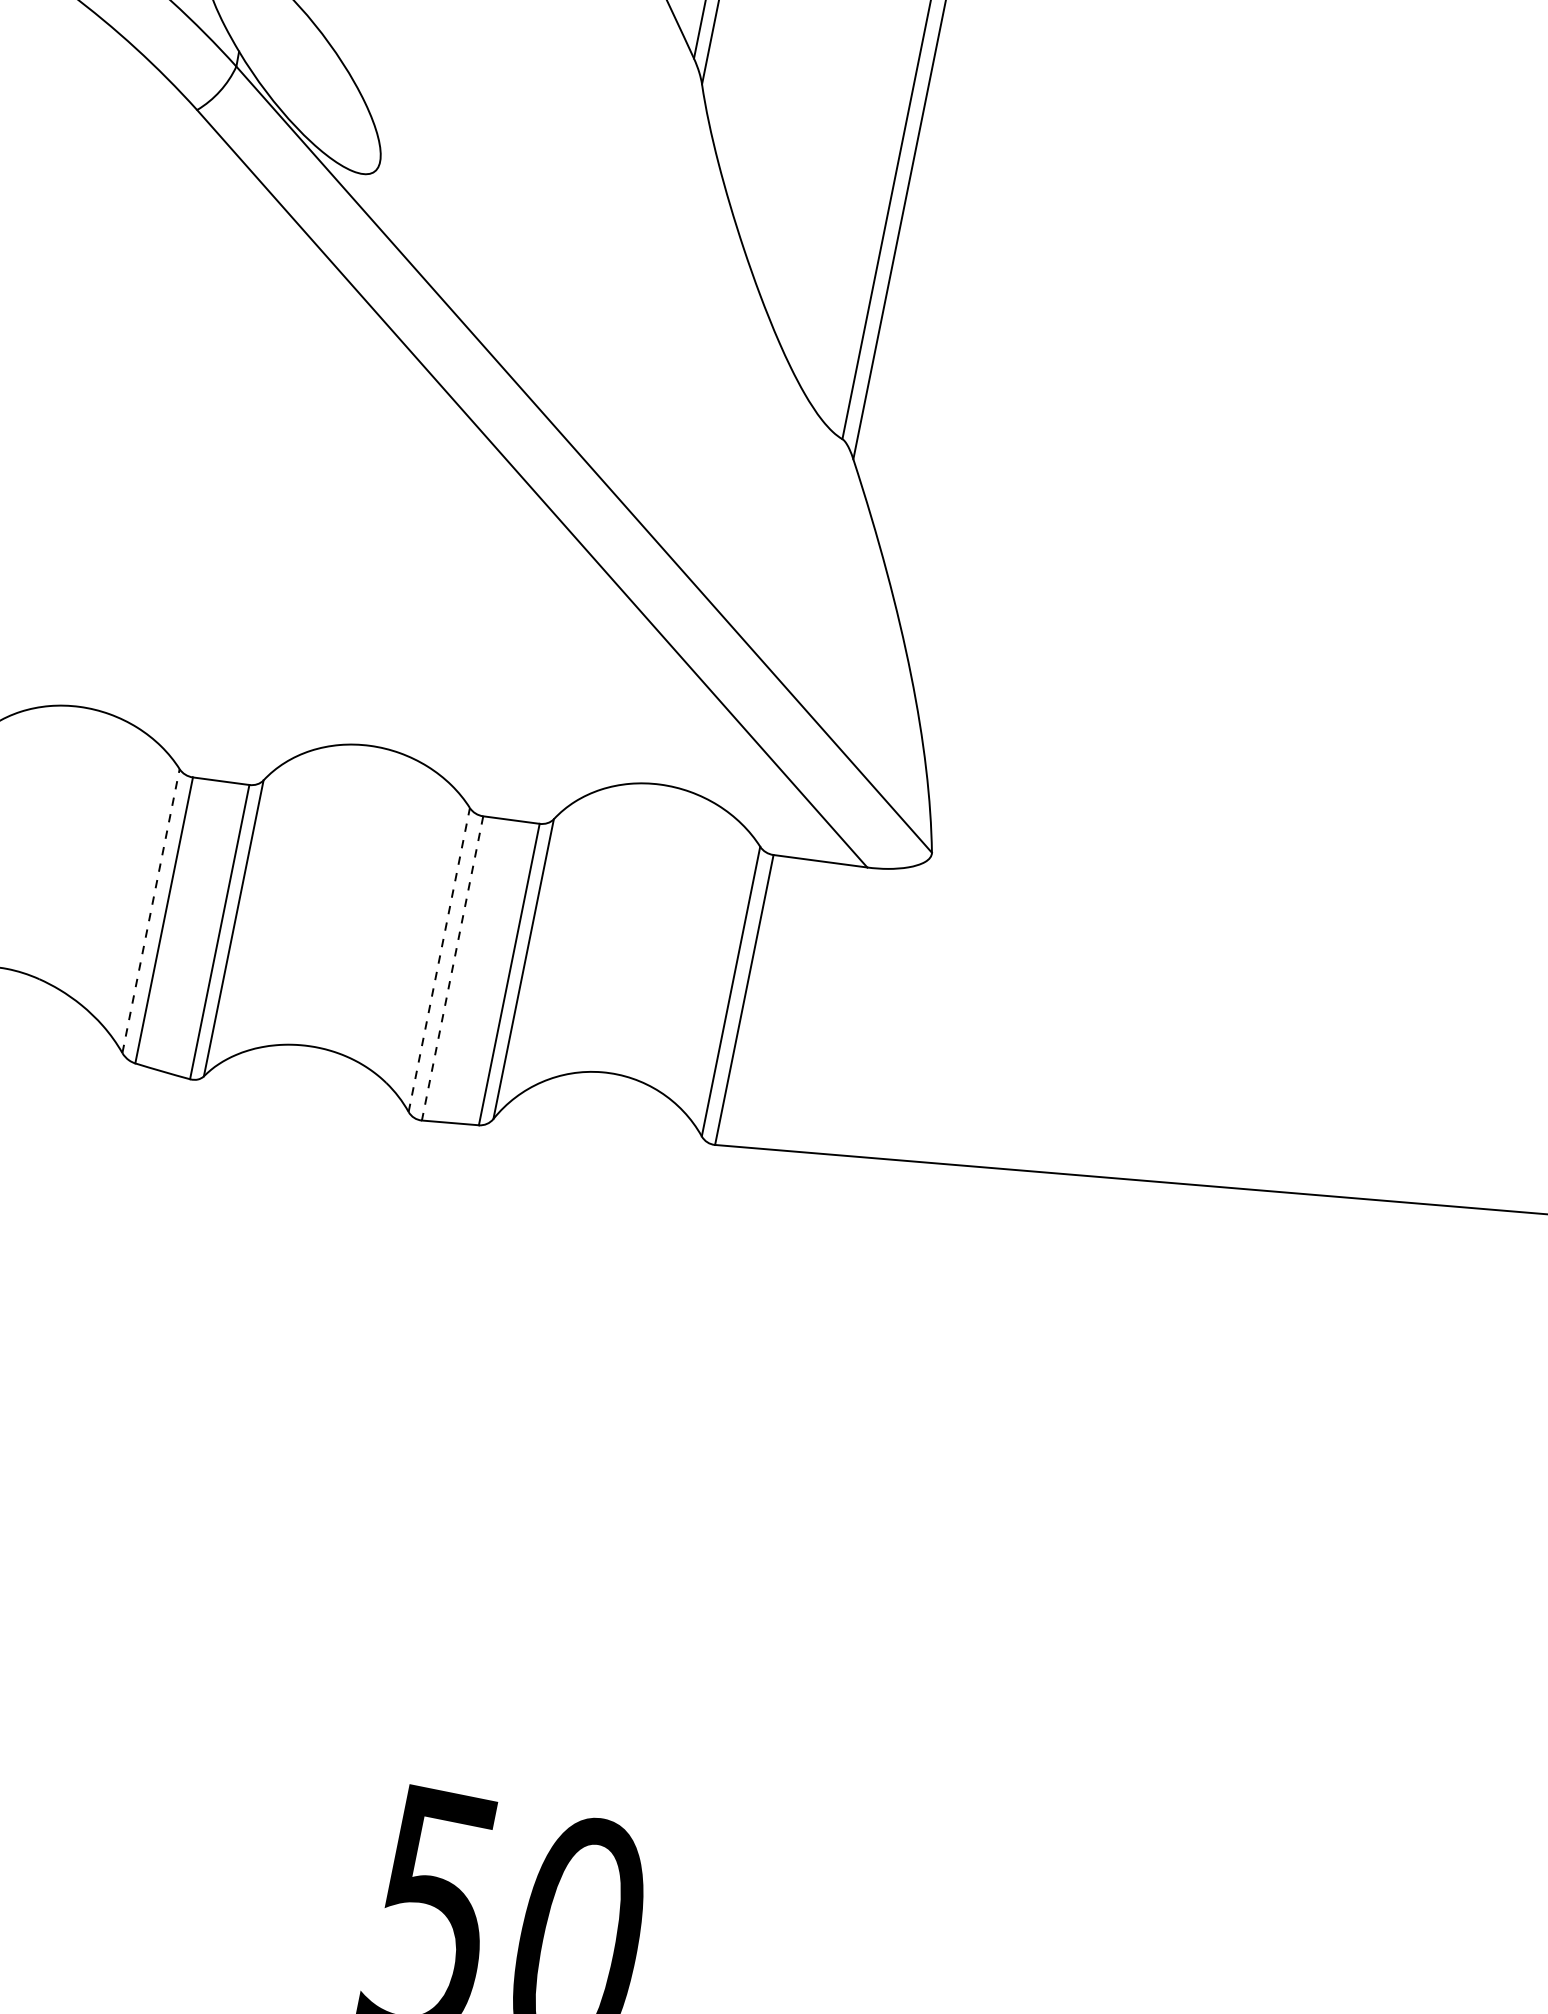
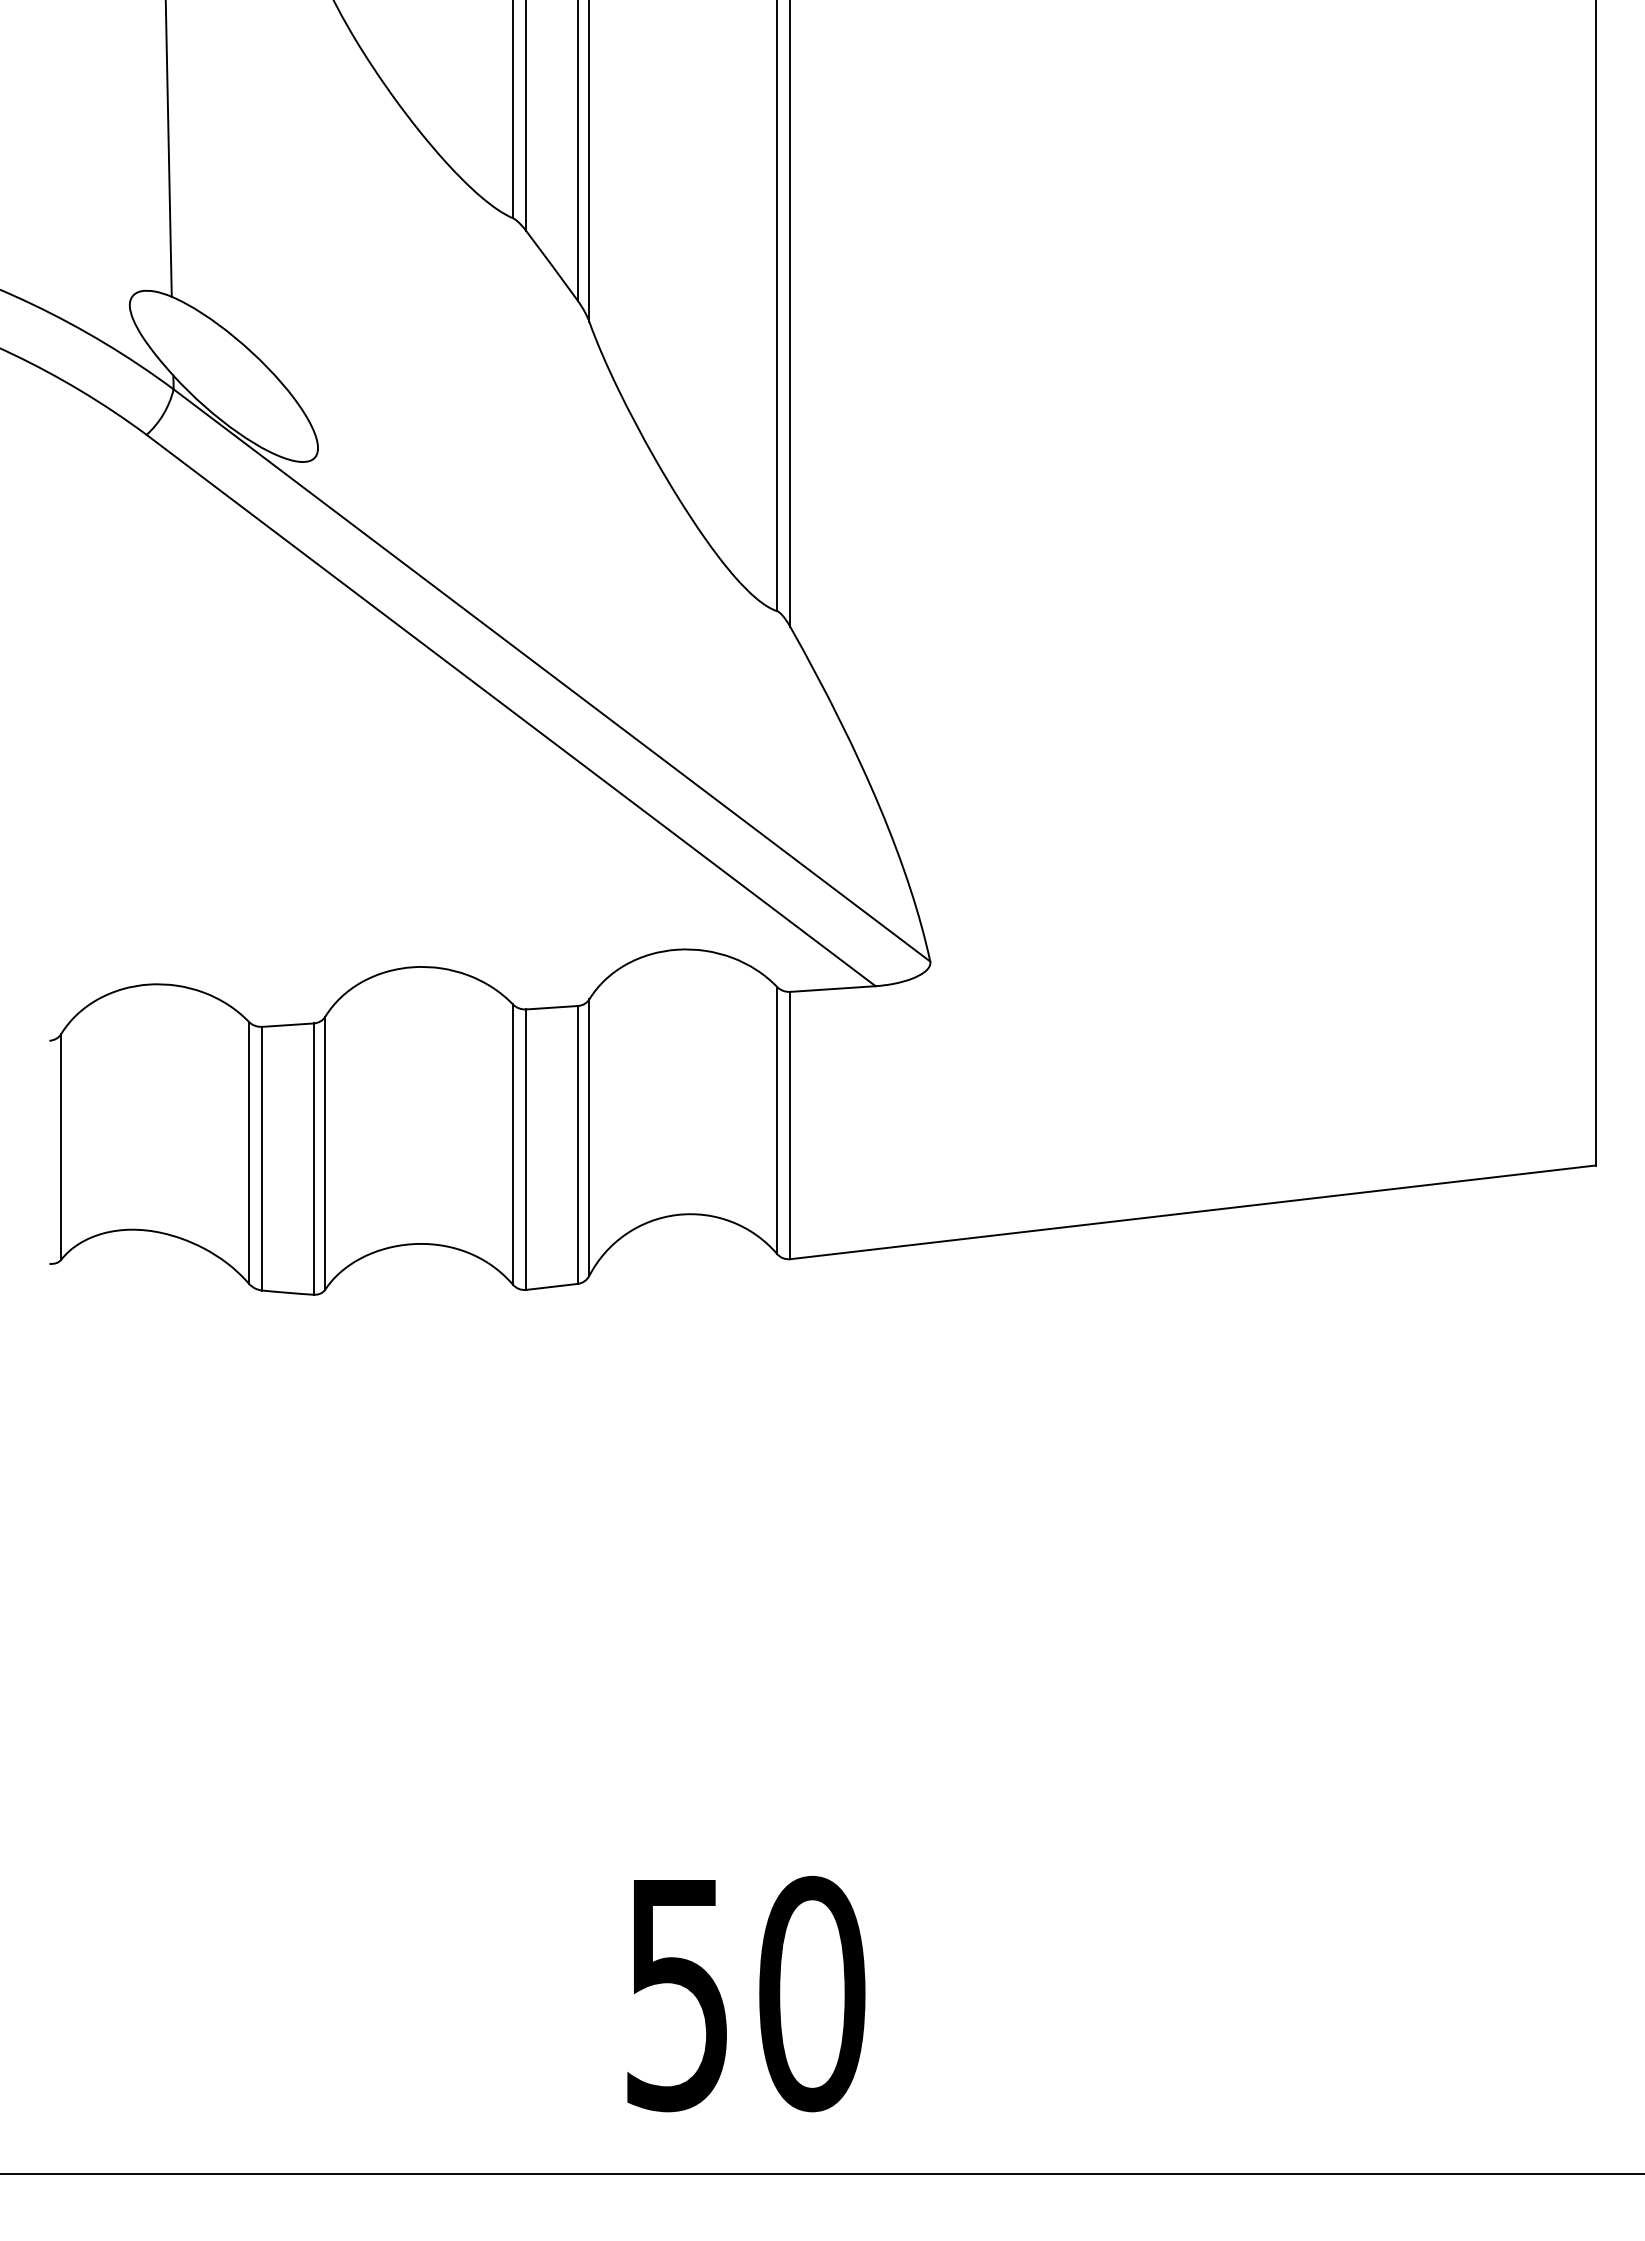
line: (150, 910) -> (248, 1152), dashed -> solid
line: (438, 959) -> (512, 1144), dashed -> solid
line: (452, 969) -> (526, 1150), dashed -> solid

